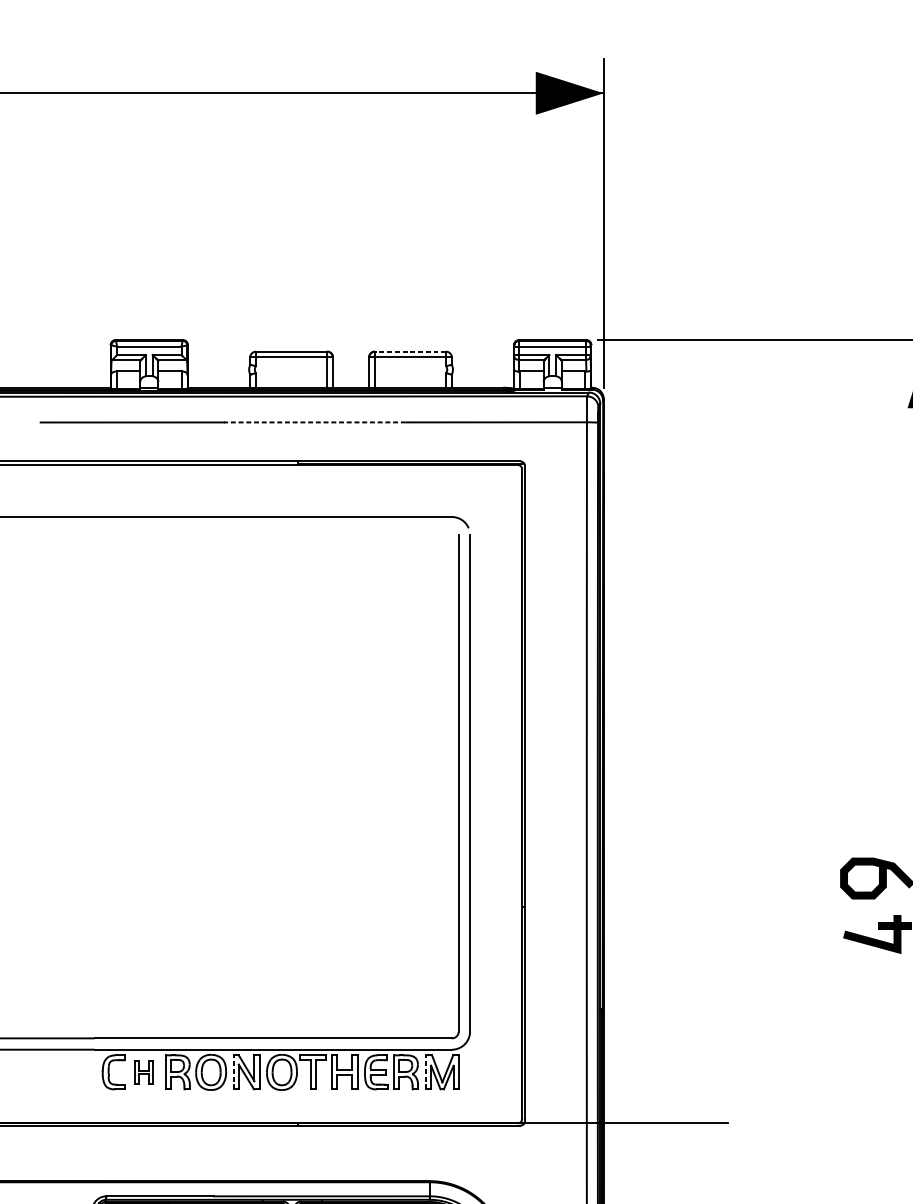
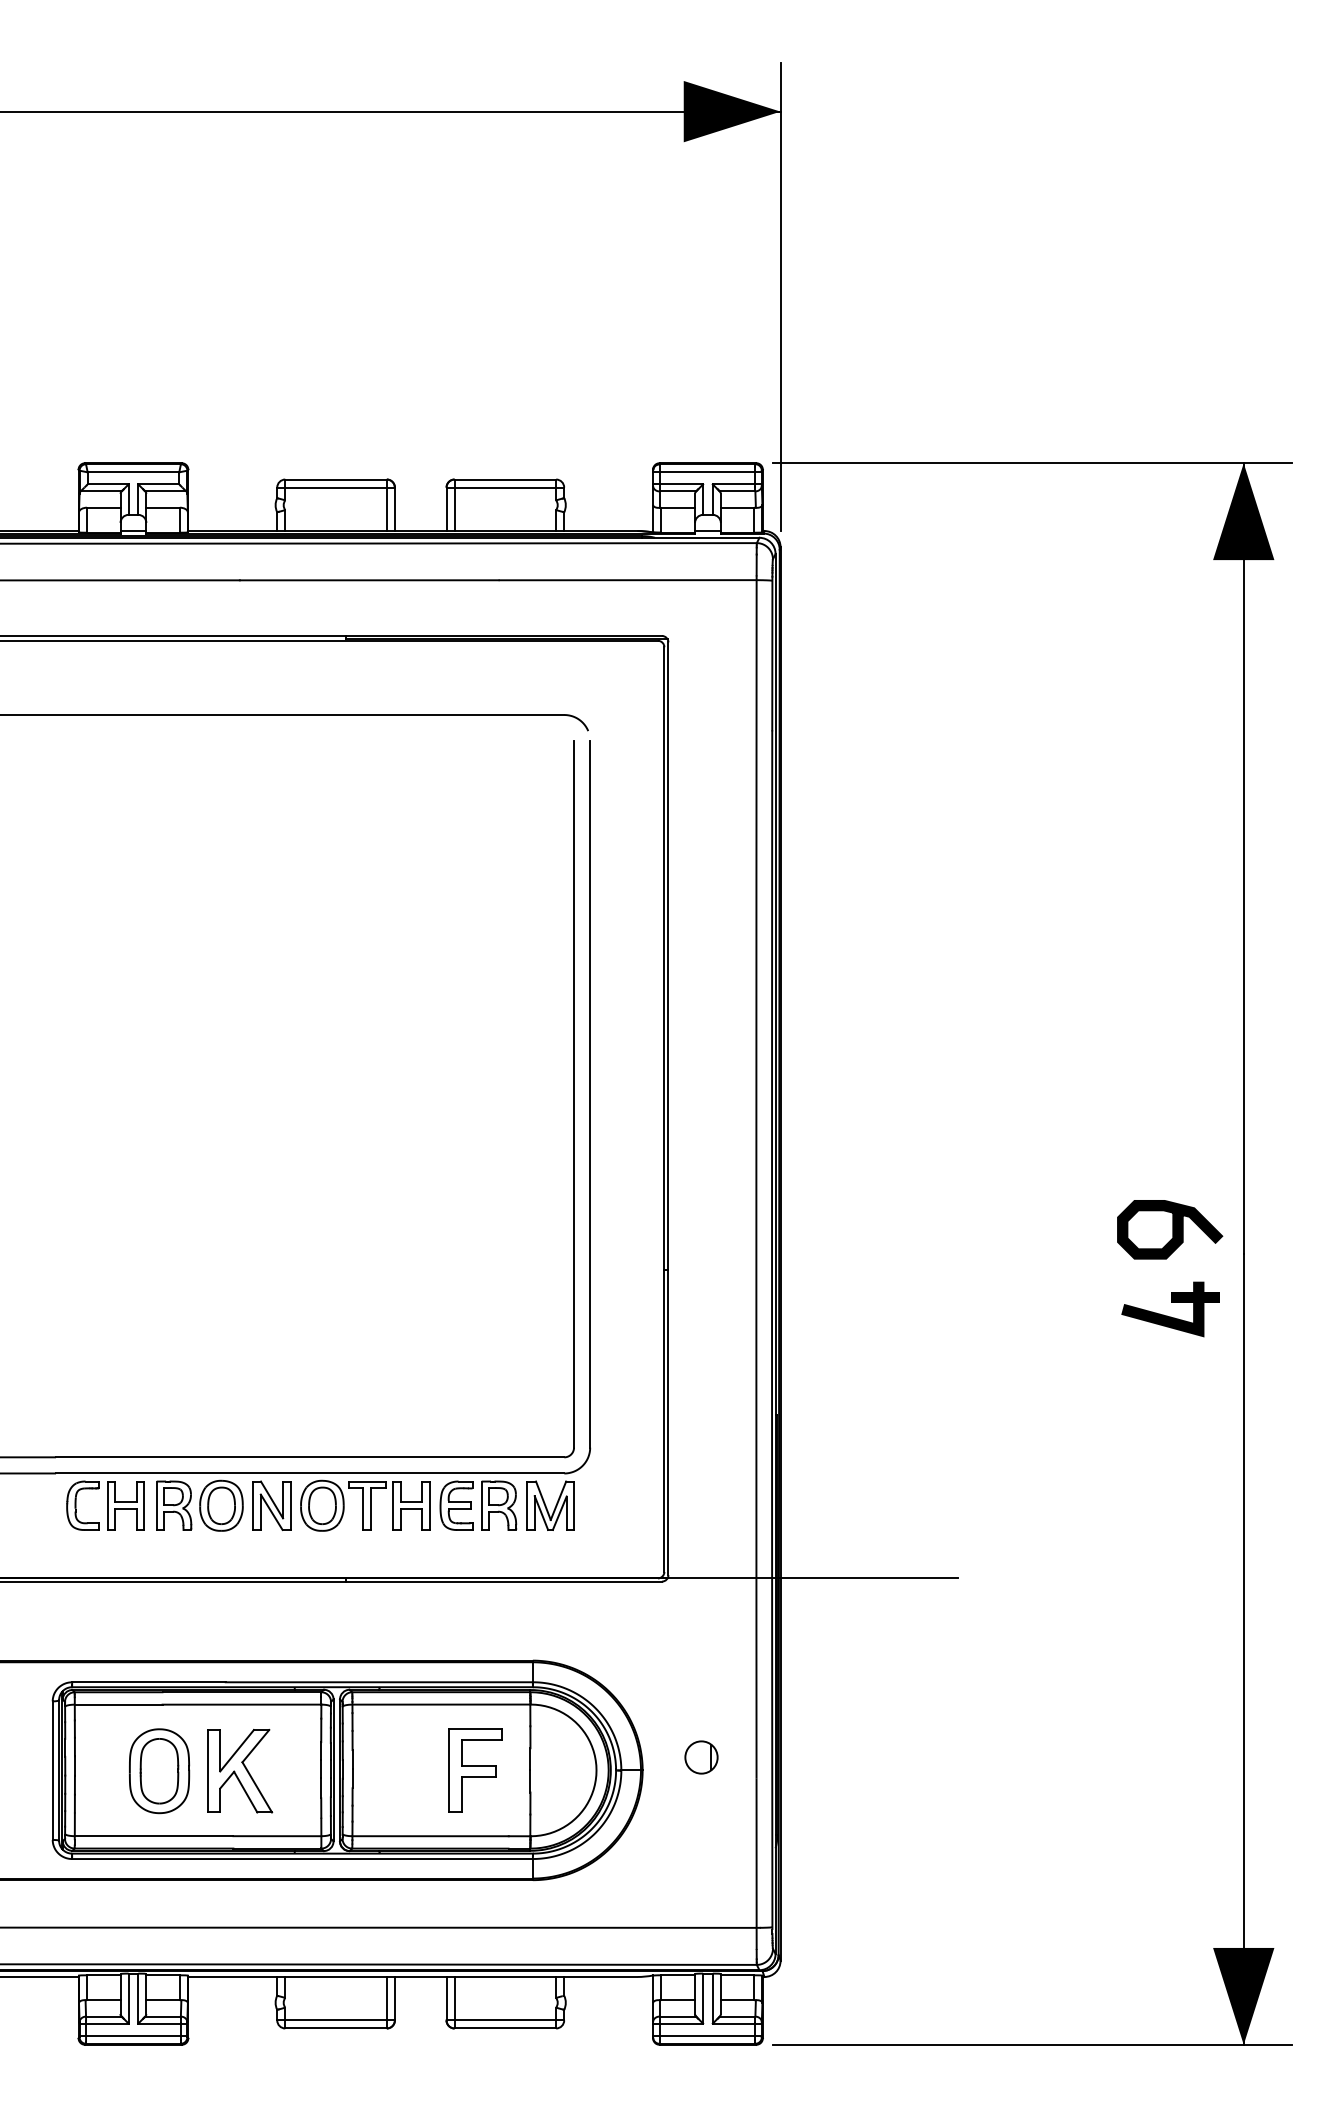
line: (410, 351) -> (505, 479), dashed -> solid
line: (314, 422) -> (368, 580), dashed -> solid
part: (143, 1072) -> (125, 1505), size x1.43
line: (233, 1072) -> (253, 1505), dashed -> solid
line: (426, 1072) -> (527, 1505), dashed -> solid

